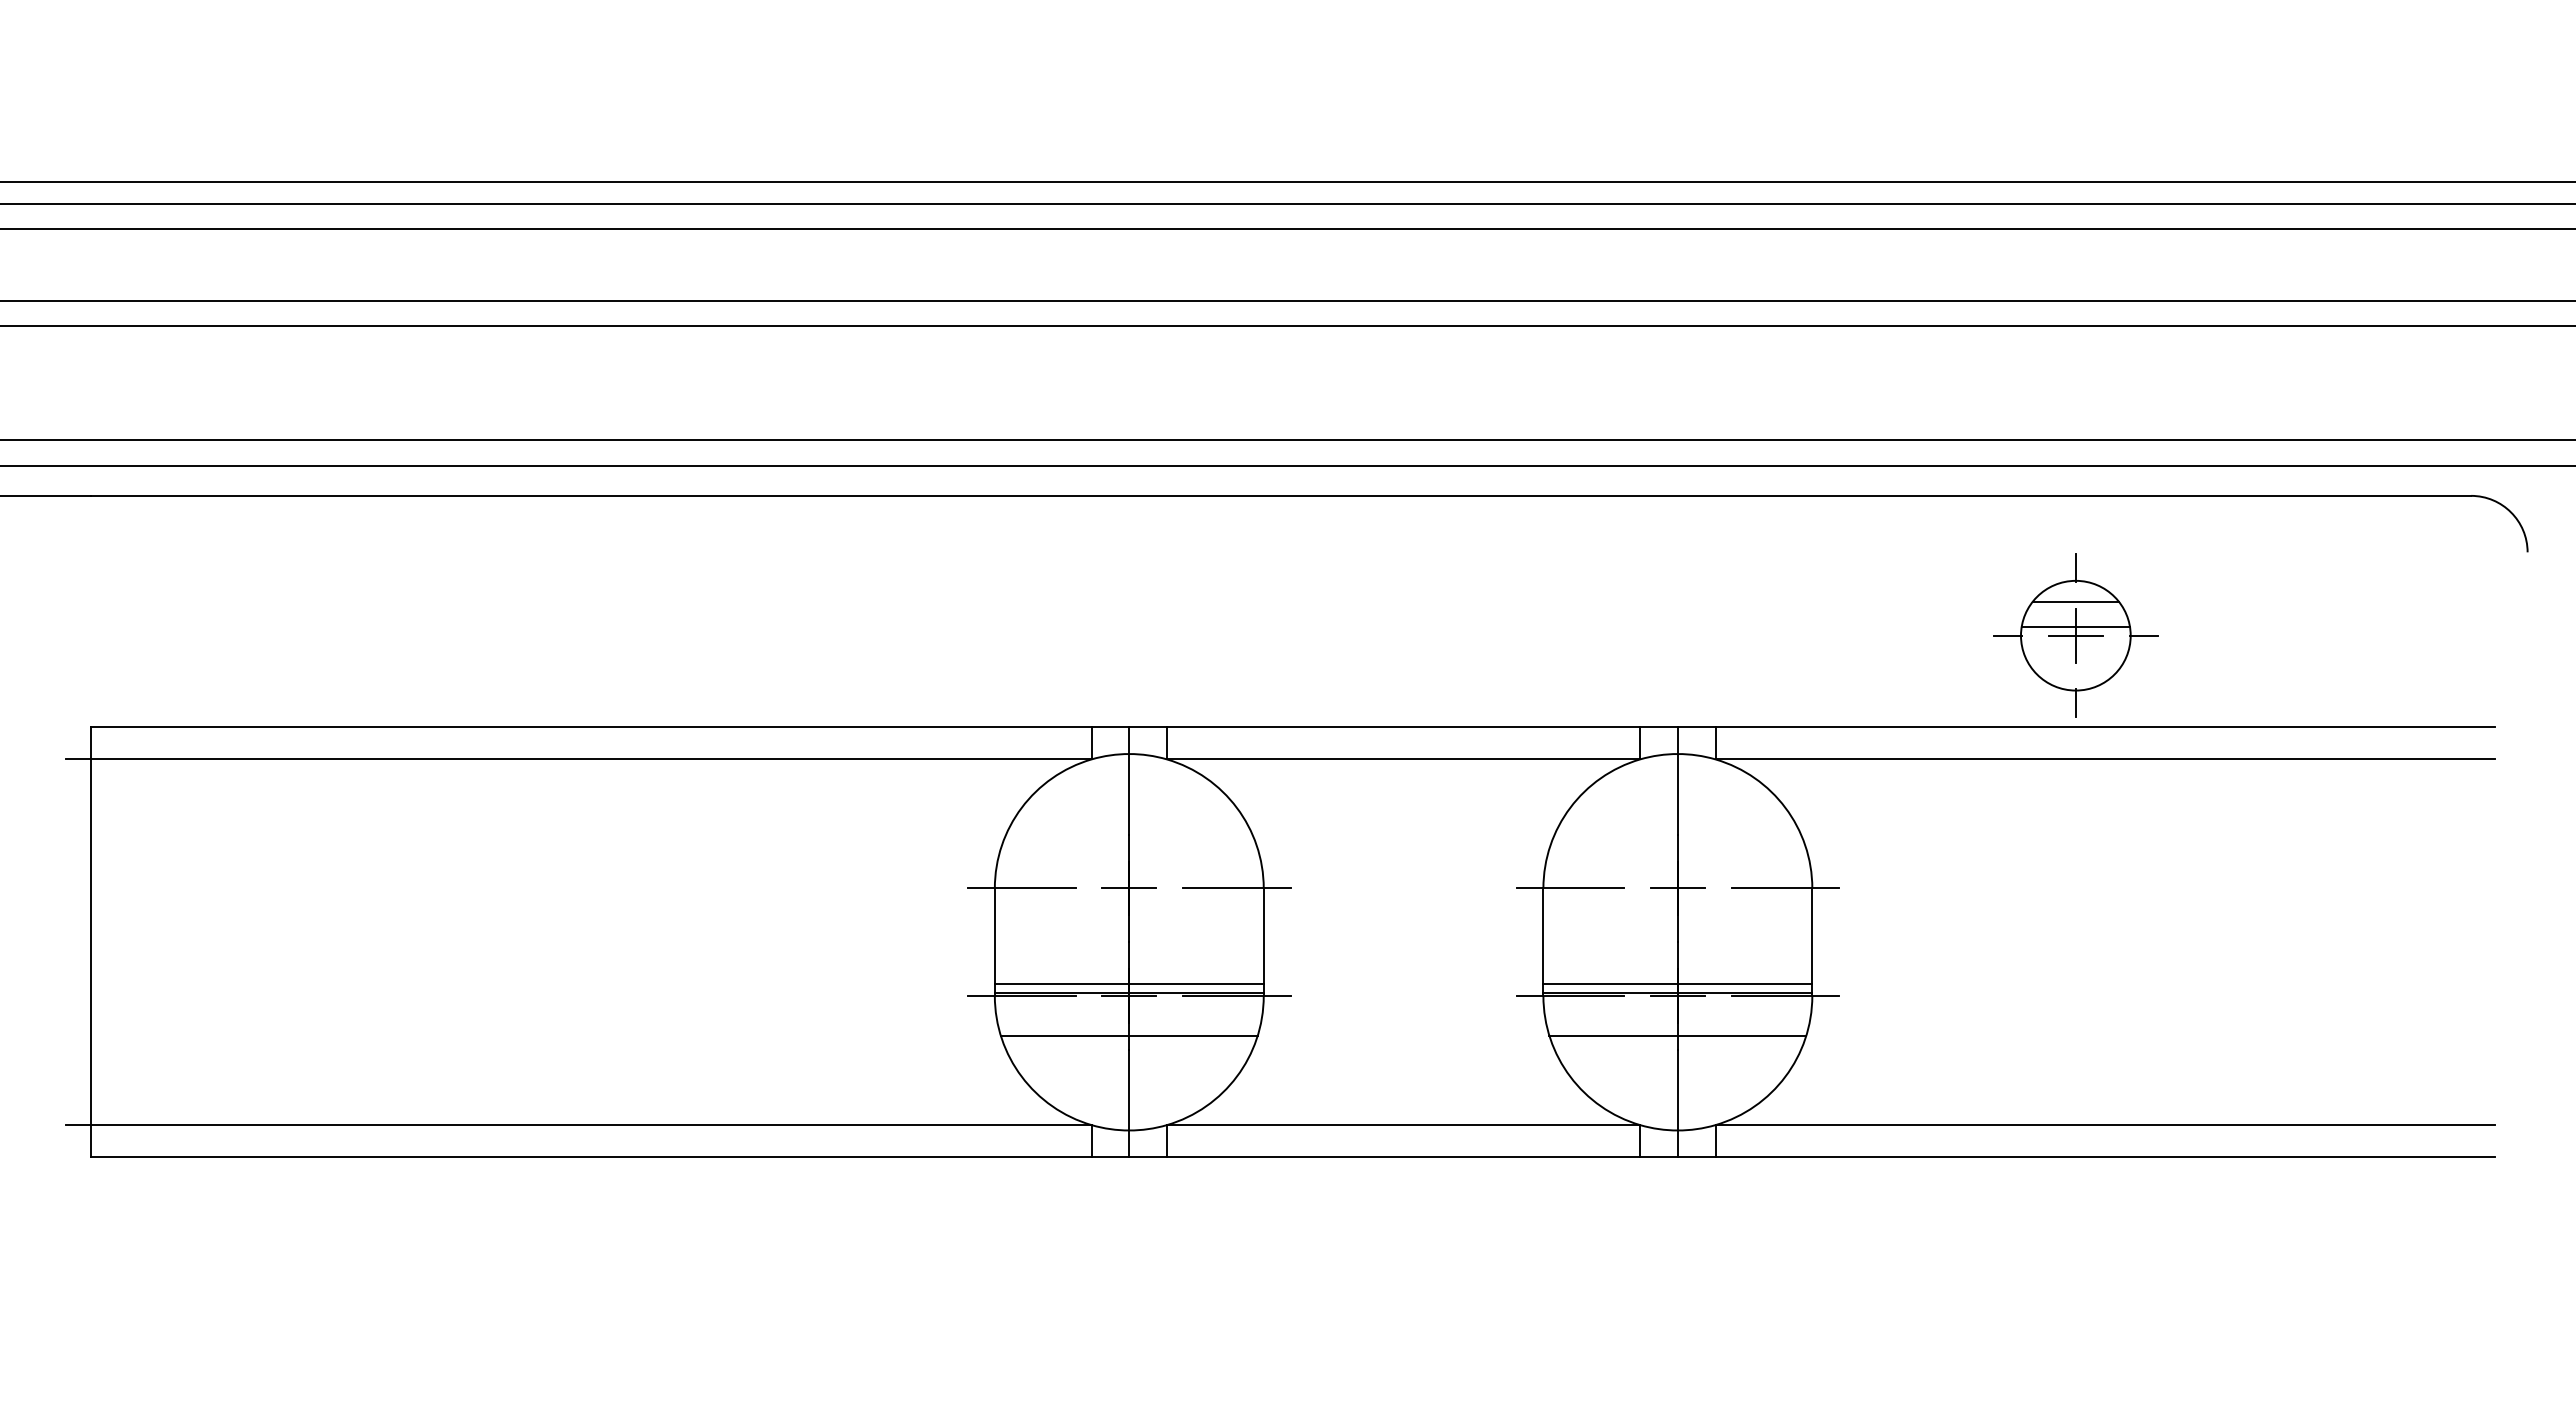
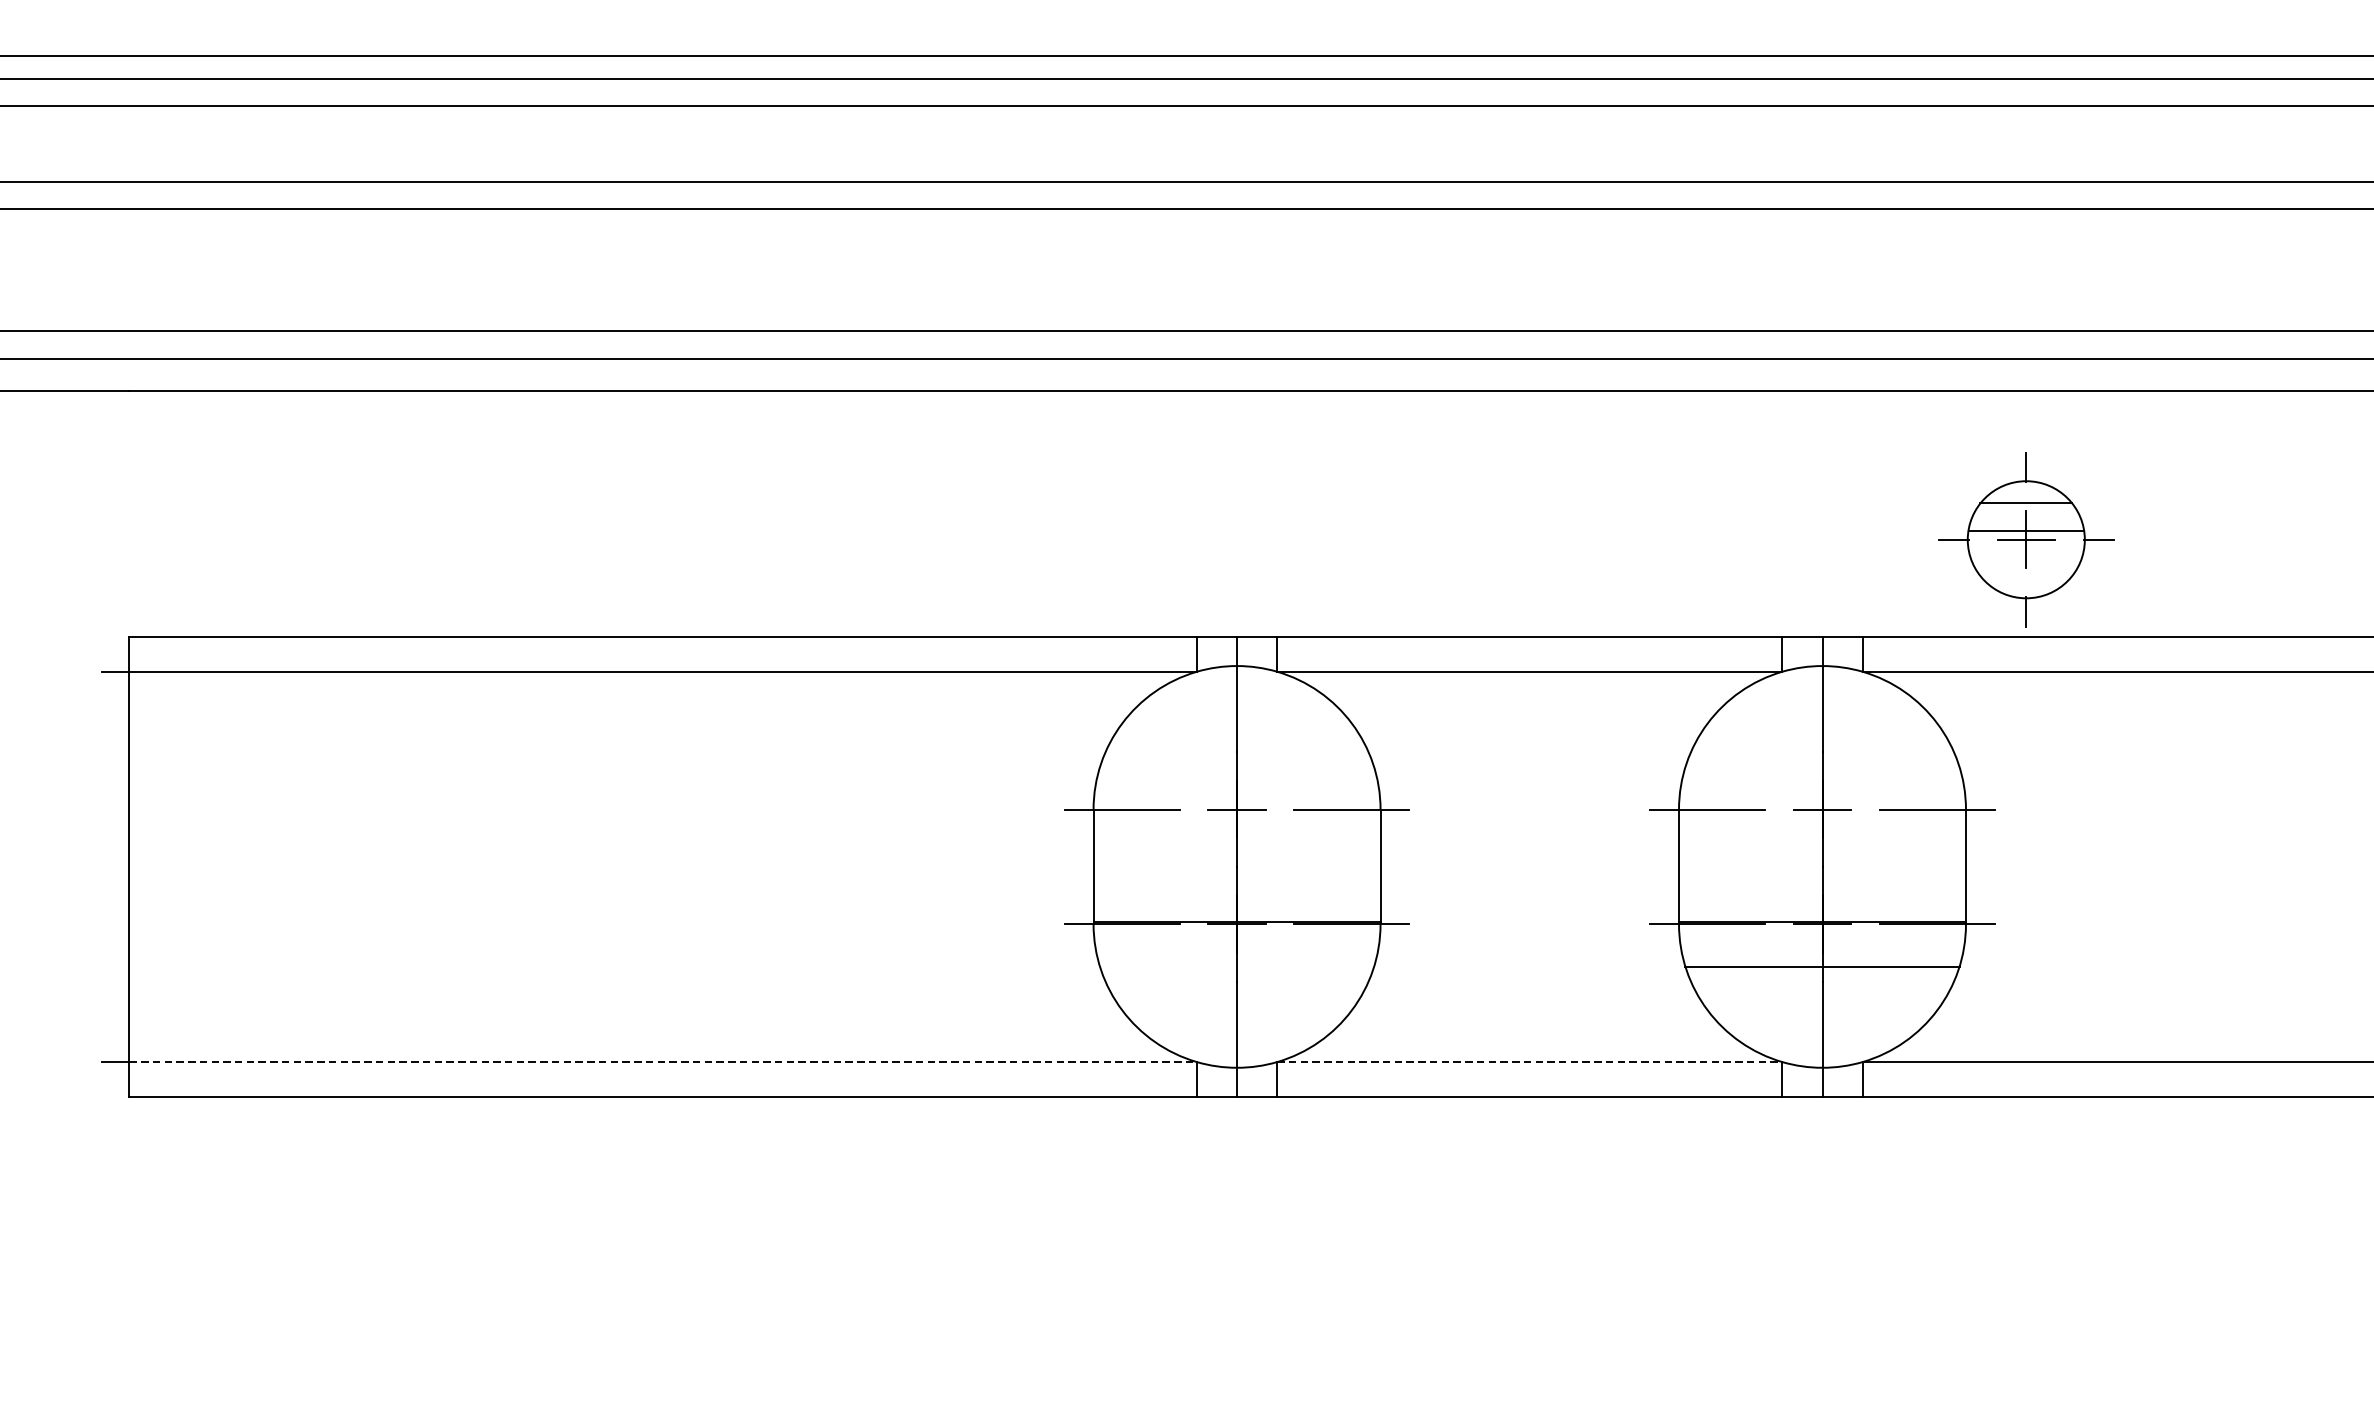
part: (2075, 635) -> (2025, 539), moved
line: (1128, 984) -> (1236, 911), removed
line: (1677, 984) -> (1822, 911), removed
line: (1128, 1035) -> (1236, 966), removed
line: (591, 1125) -> (663, 1062), solid -> dashed
line: (1403, 1125) -> (1529, 1062), solid -> dashed

